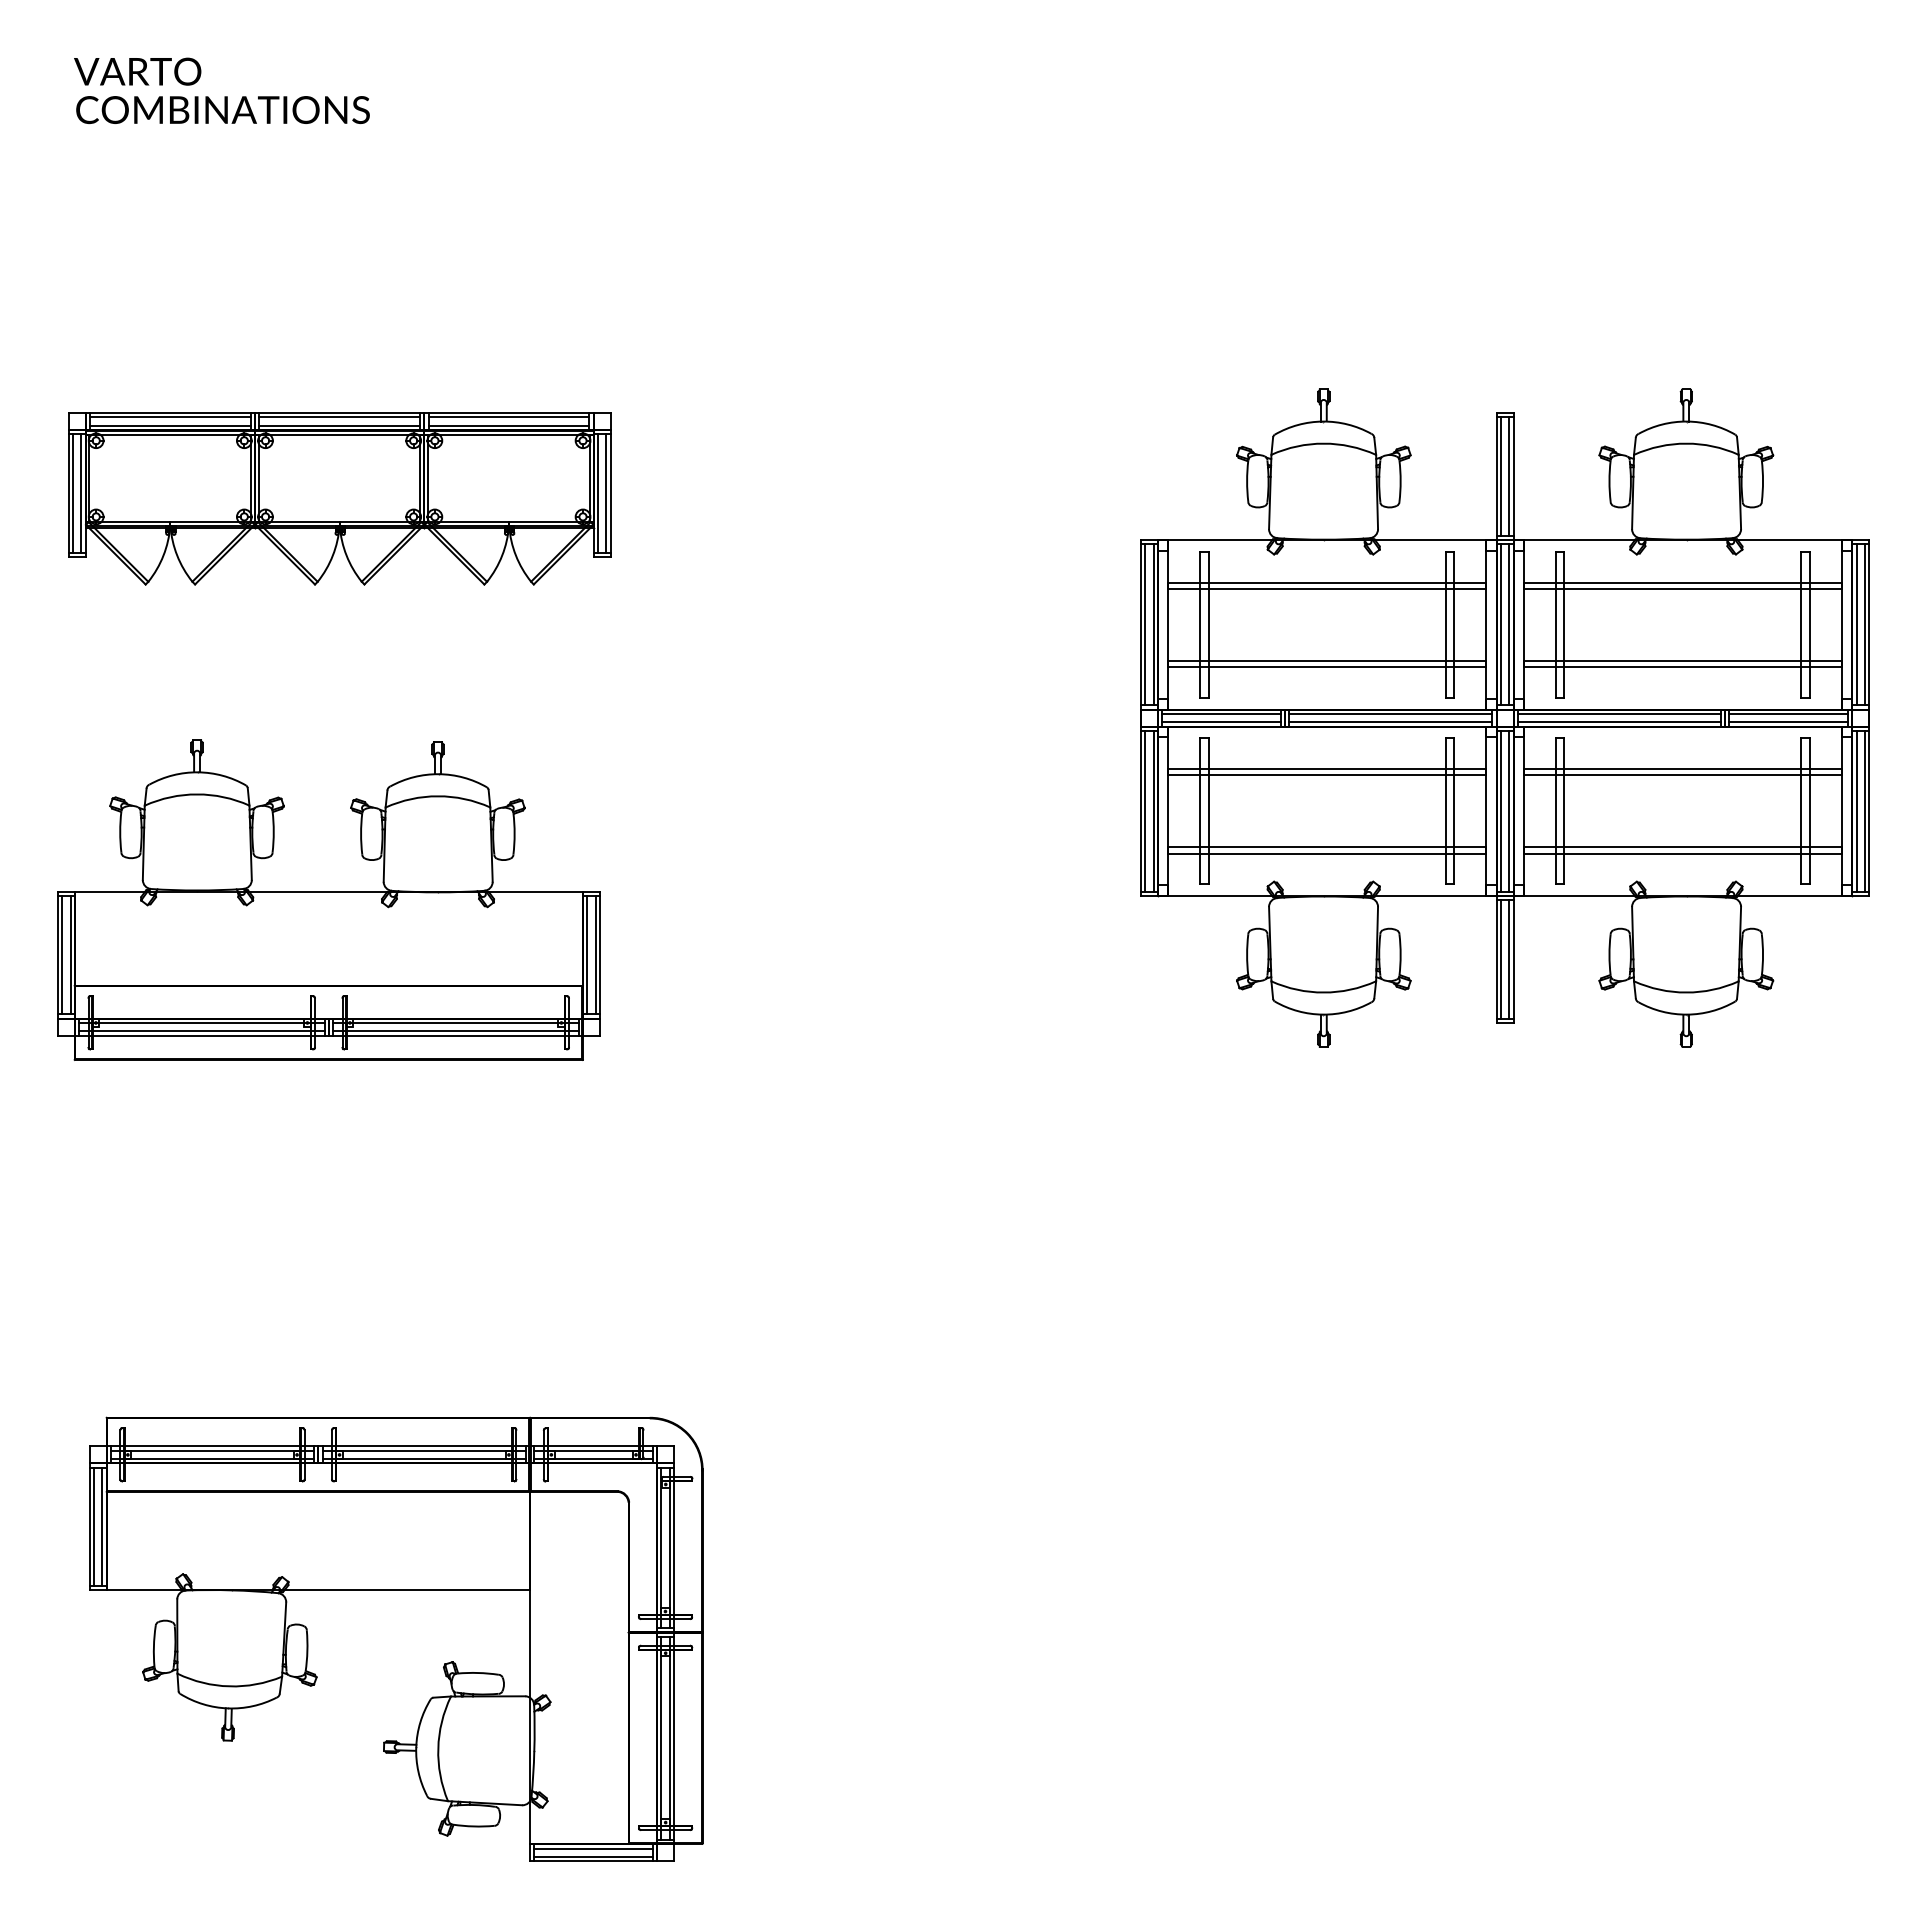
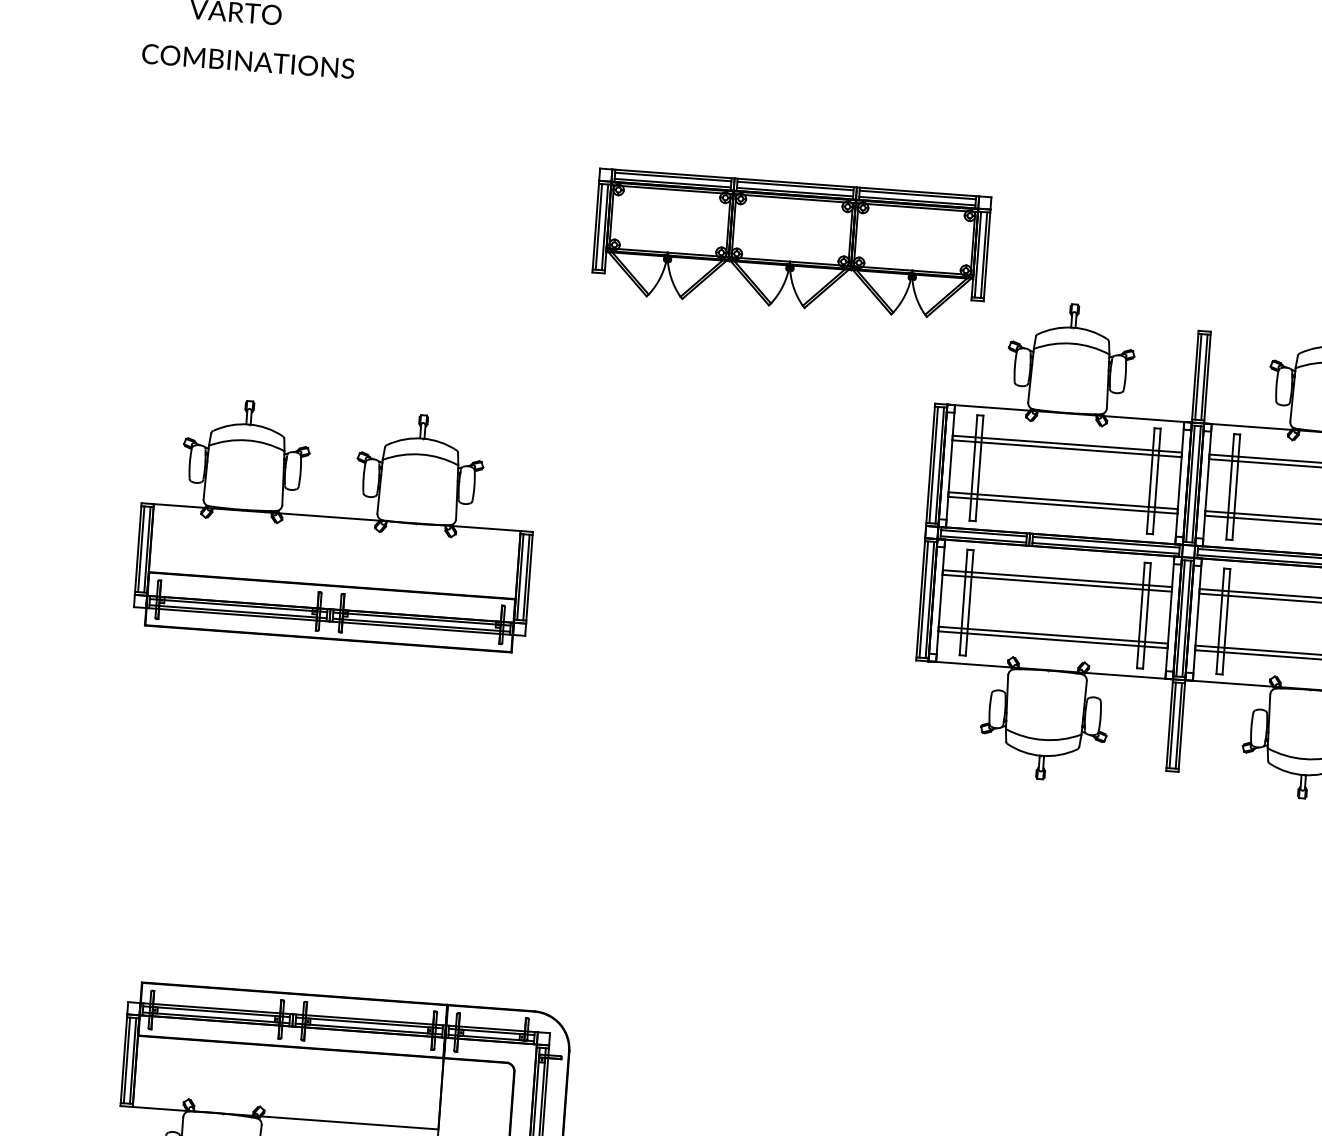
text: (222, 109) -> (247, 60), moved
part: (339, 498) -> (791, 244), moved
part: (328, 899) -> (336, 523), moved

